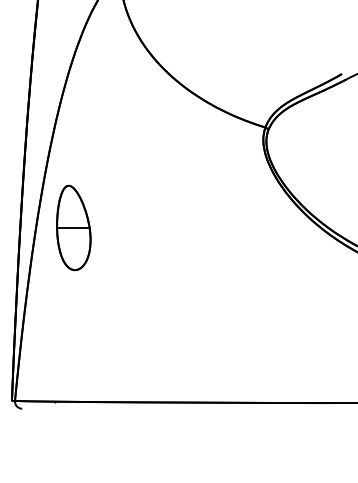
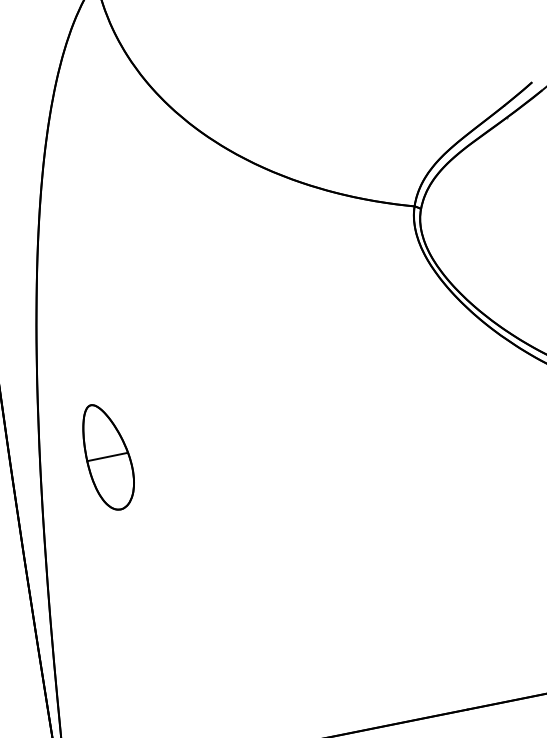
part: (73, 227) -> (107, 456), size x0.7

